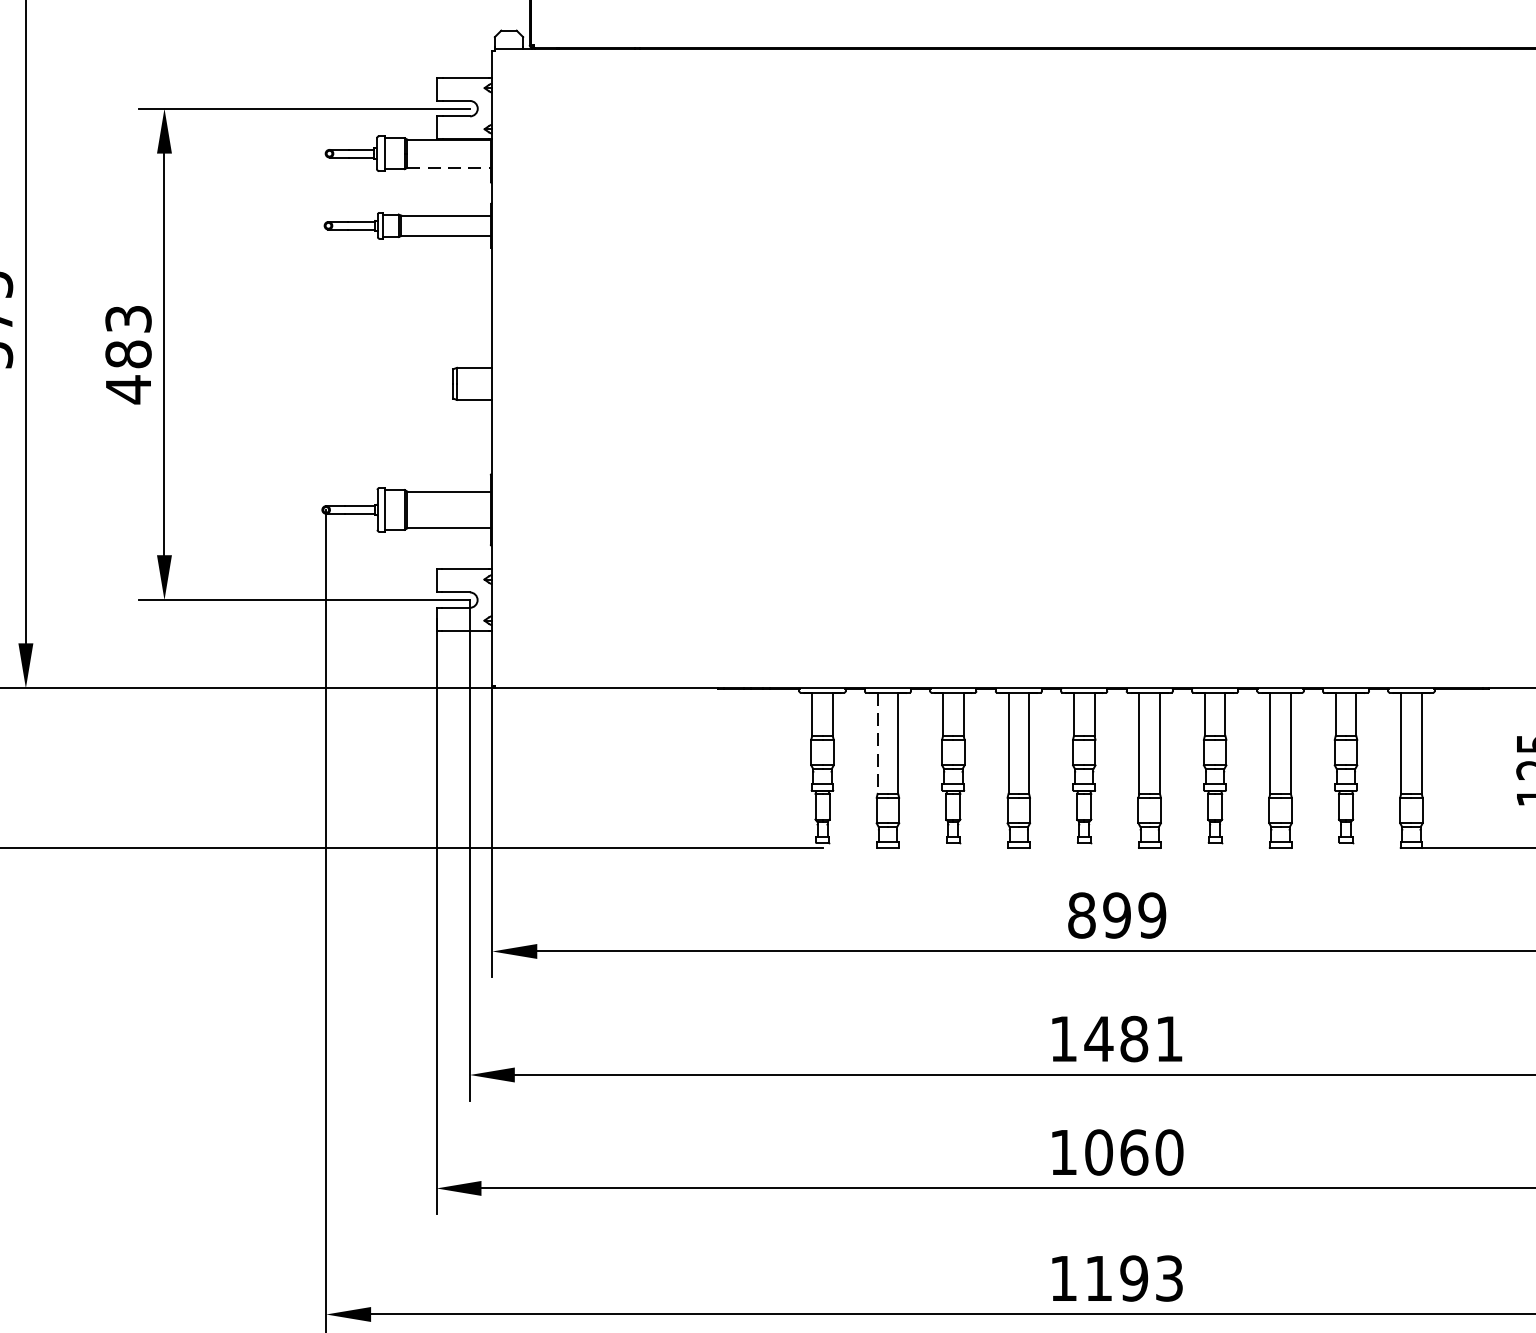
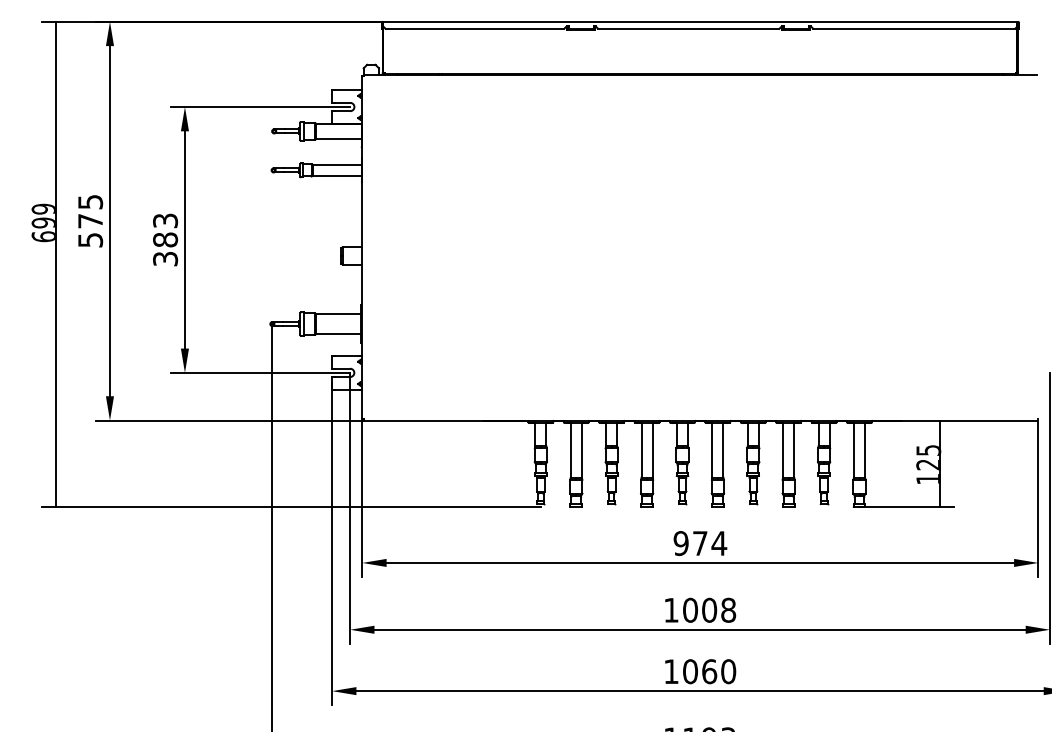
line: (448, 168) -> (338, 139), dashed -> solid
text: (128, 390) -> (165, 259), 483 -> 383
line: (877, 743) -> (570, 450), dashed -> solid
text: (1117, 915) -> (700, 543), 899 -> 974
text: (1134, 1037) -> (709, 609), 1481 -> 1008

